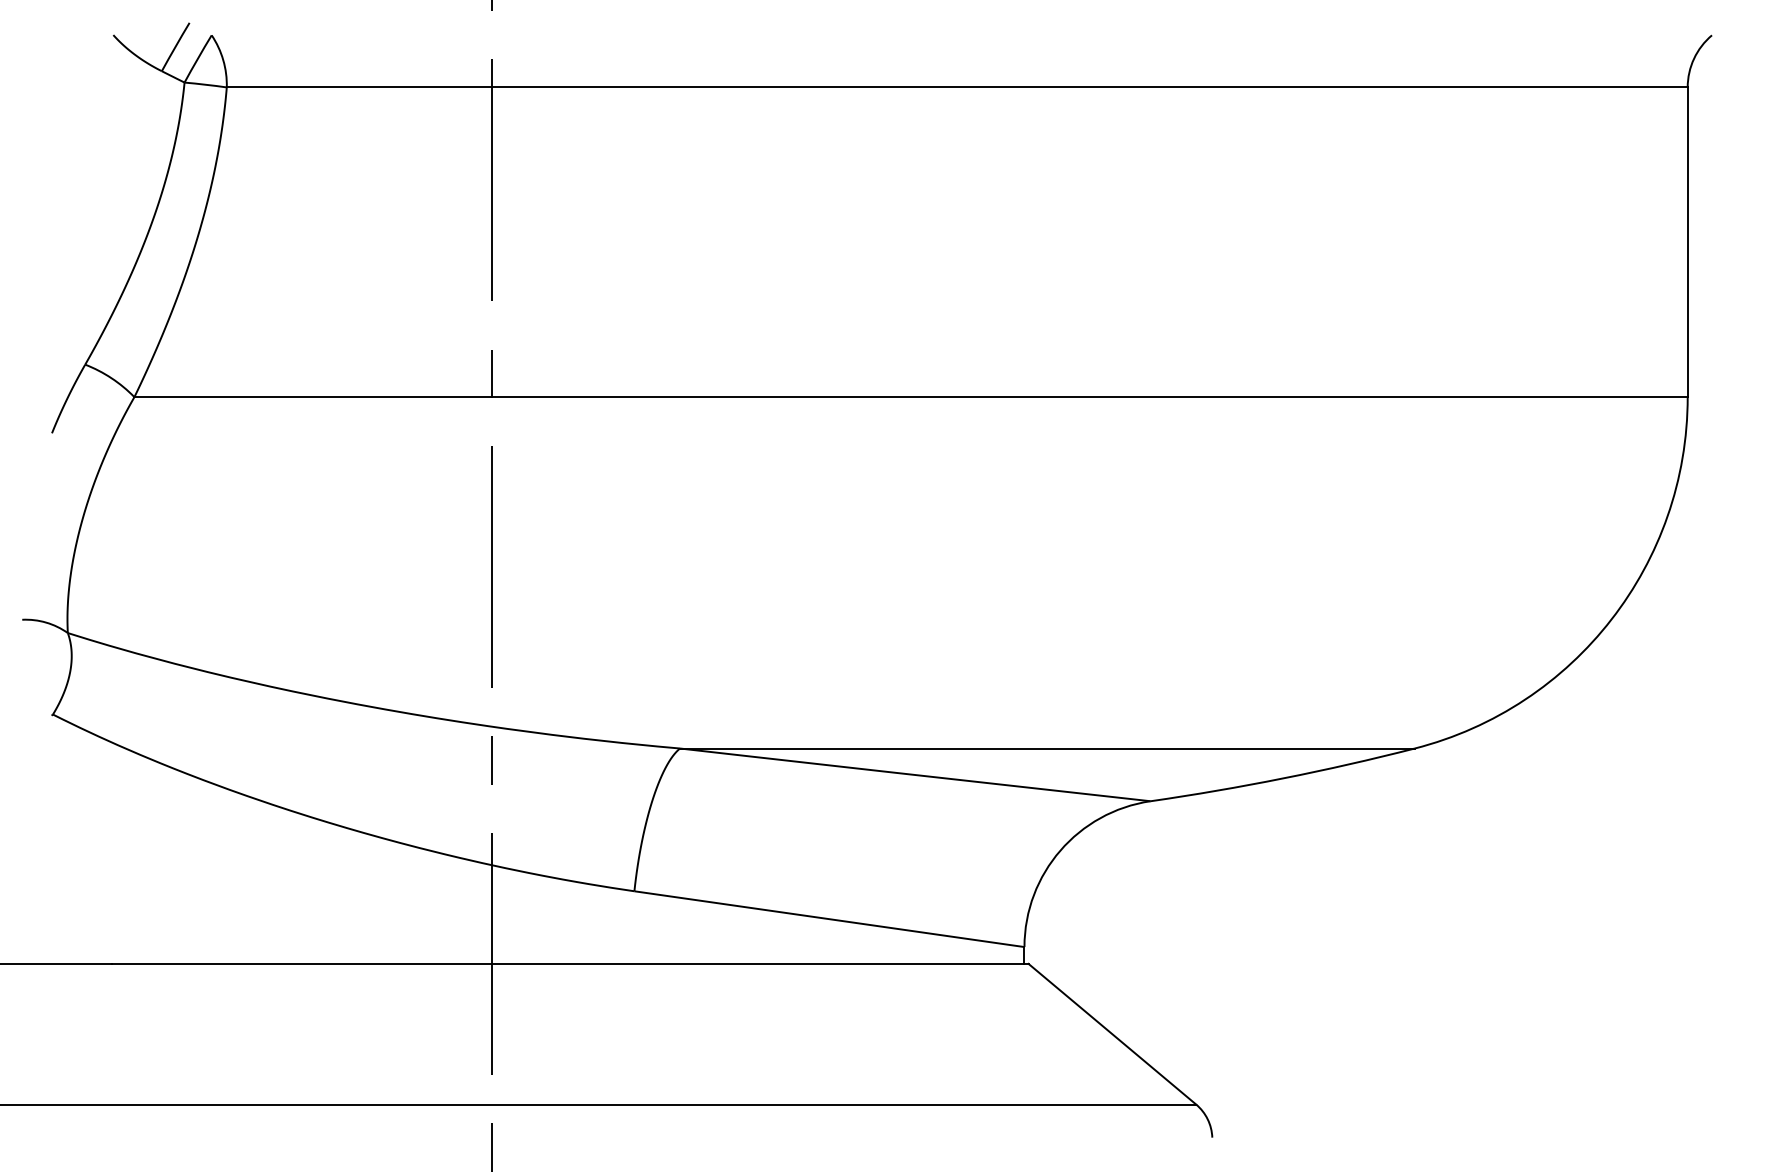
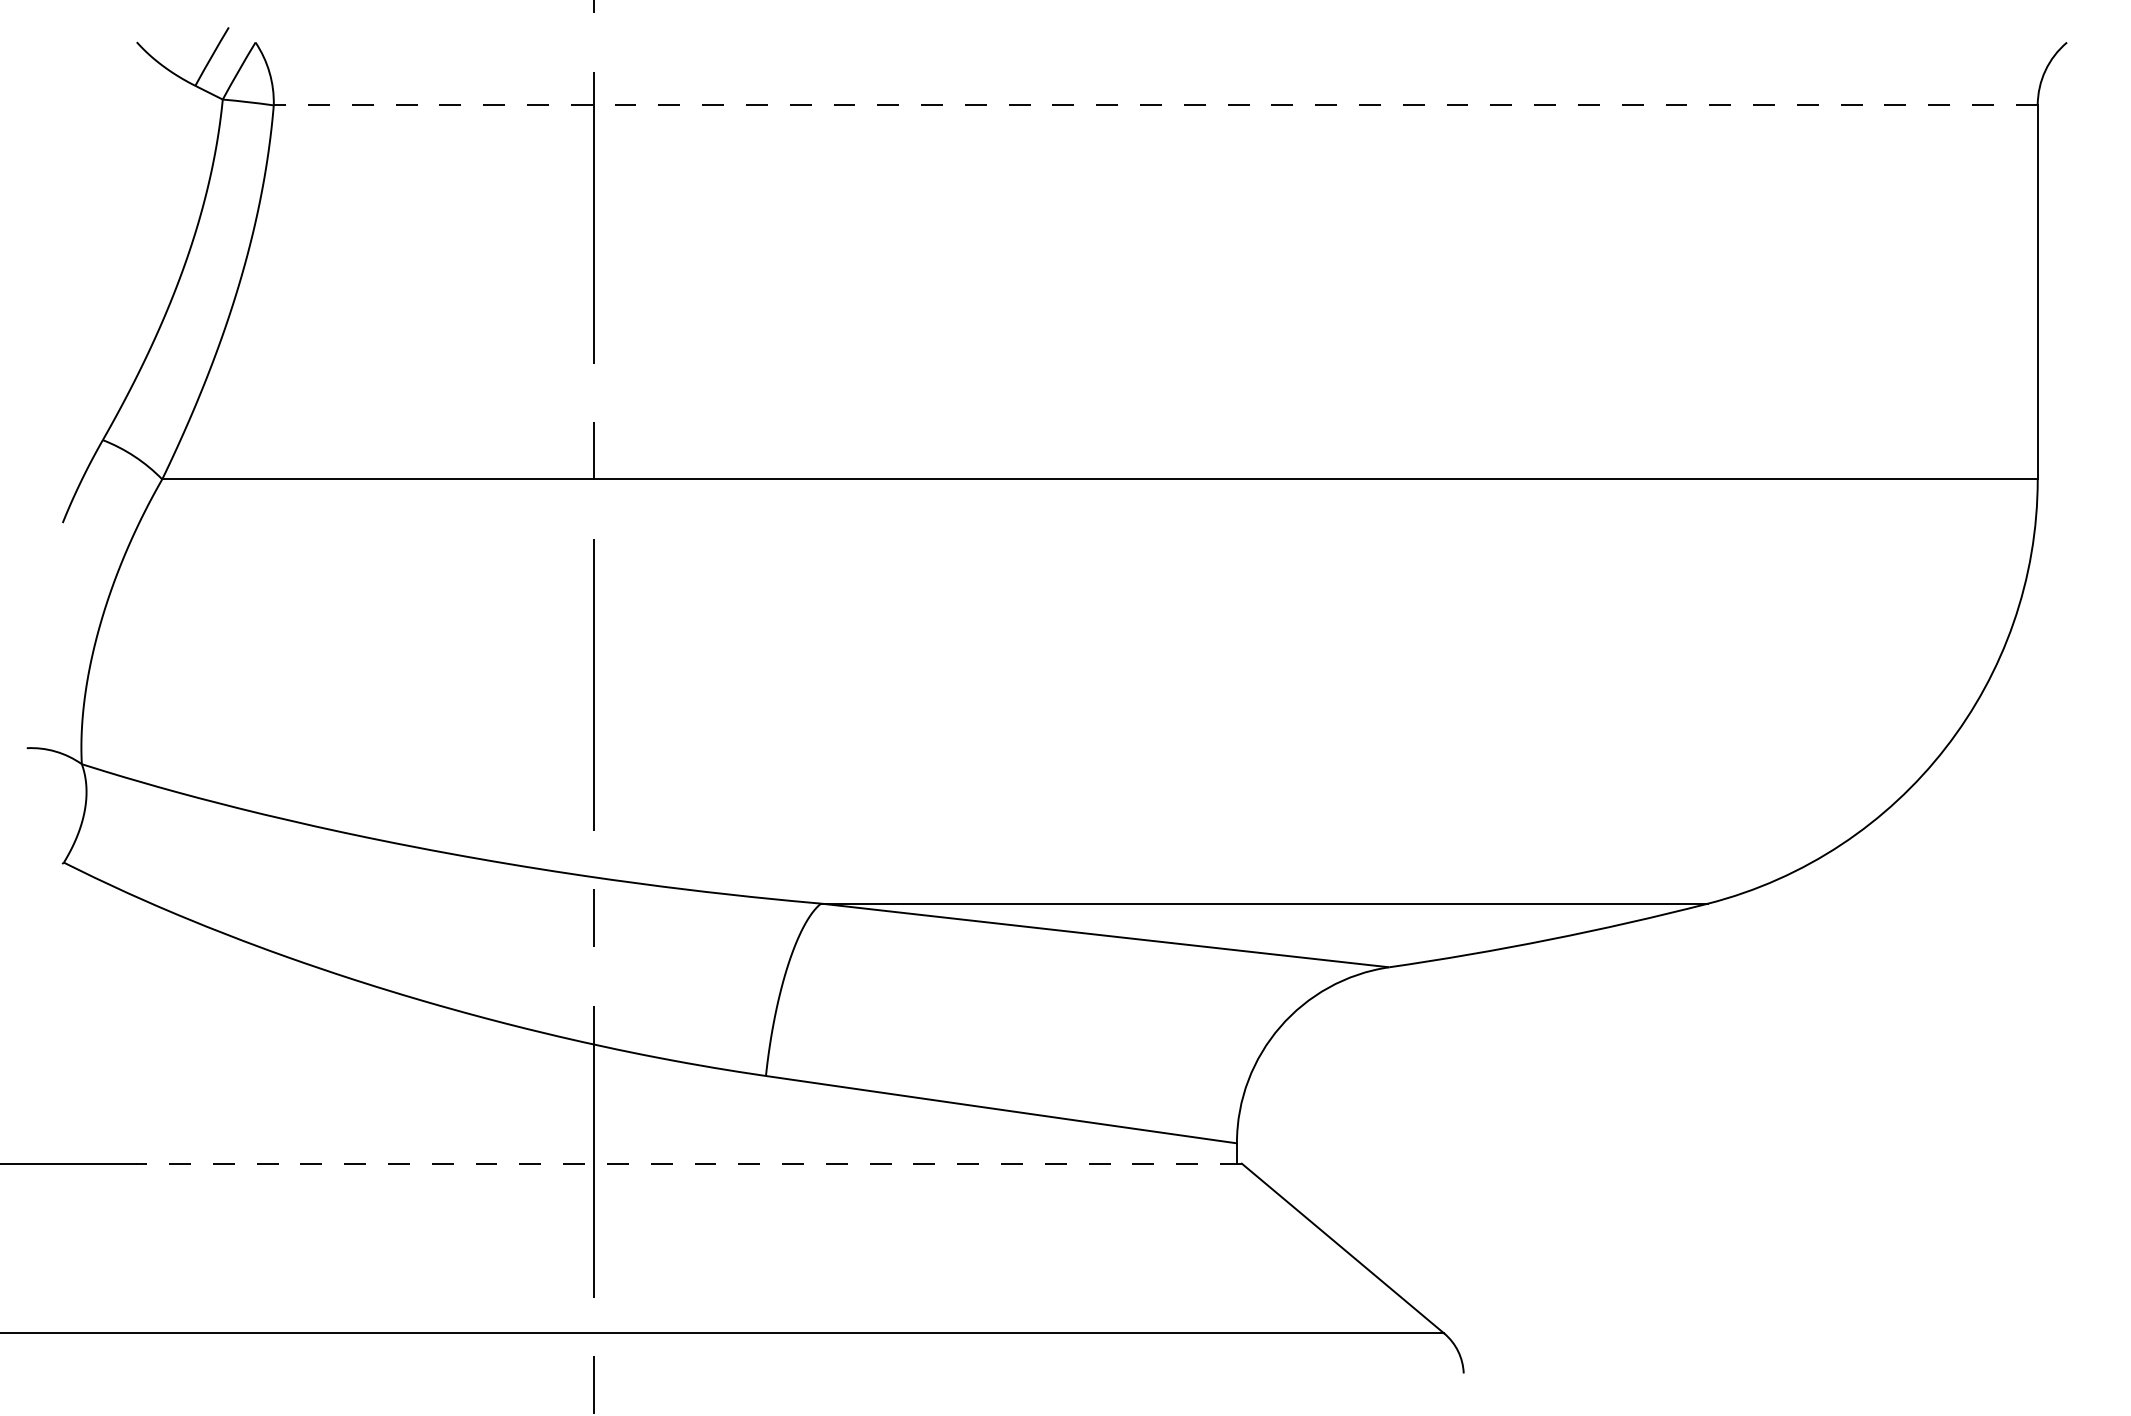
line: (957, 87) -> (1155, 105), solid -> dashed
line: (570, 963) -> (688, 1163), solid -> dashed

